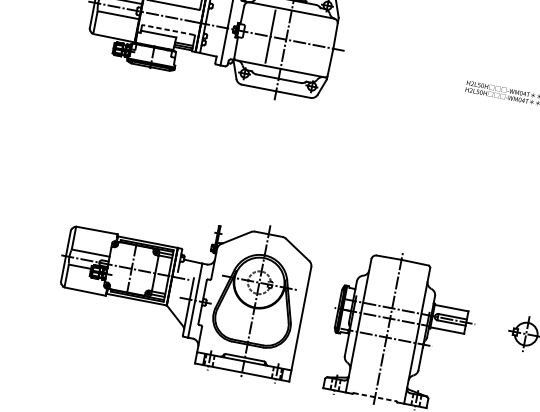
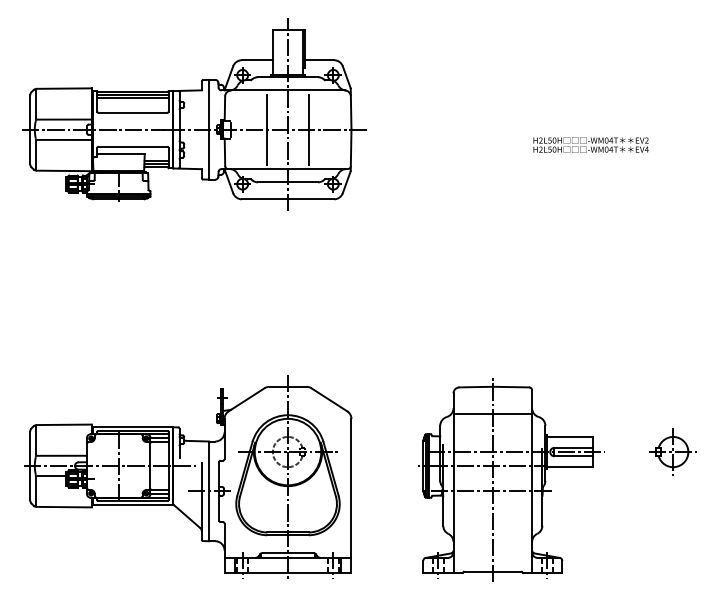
line: (168, 29) -> (132, 146), dashed -> solid
line: (302, 42) -> (309, 129), added
line: (397, 280) -> (492, 414), added
part: (182, 286) -> (188, 476), moved
line: (375, 397) -> (493, 571), dashed -> solid

